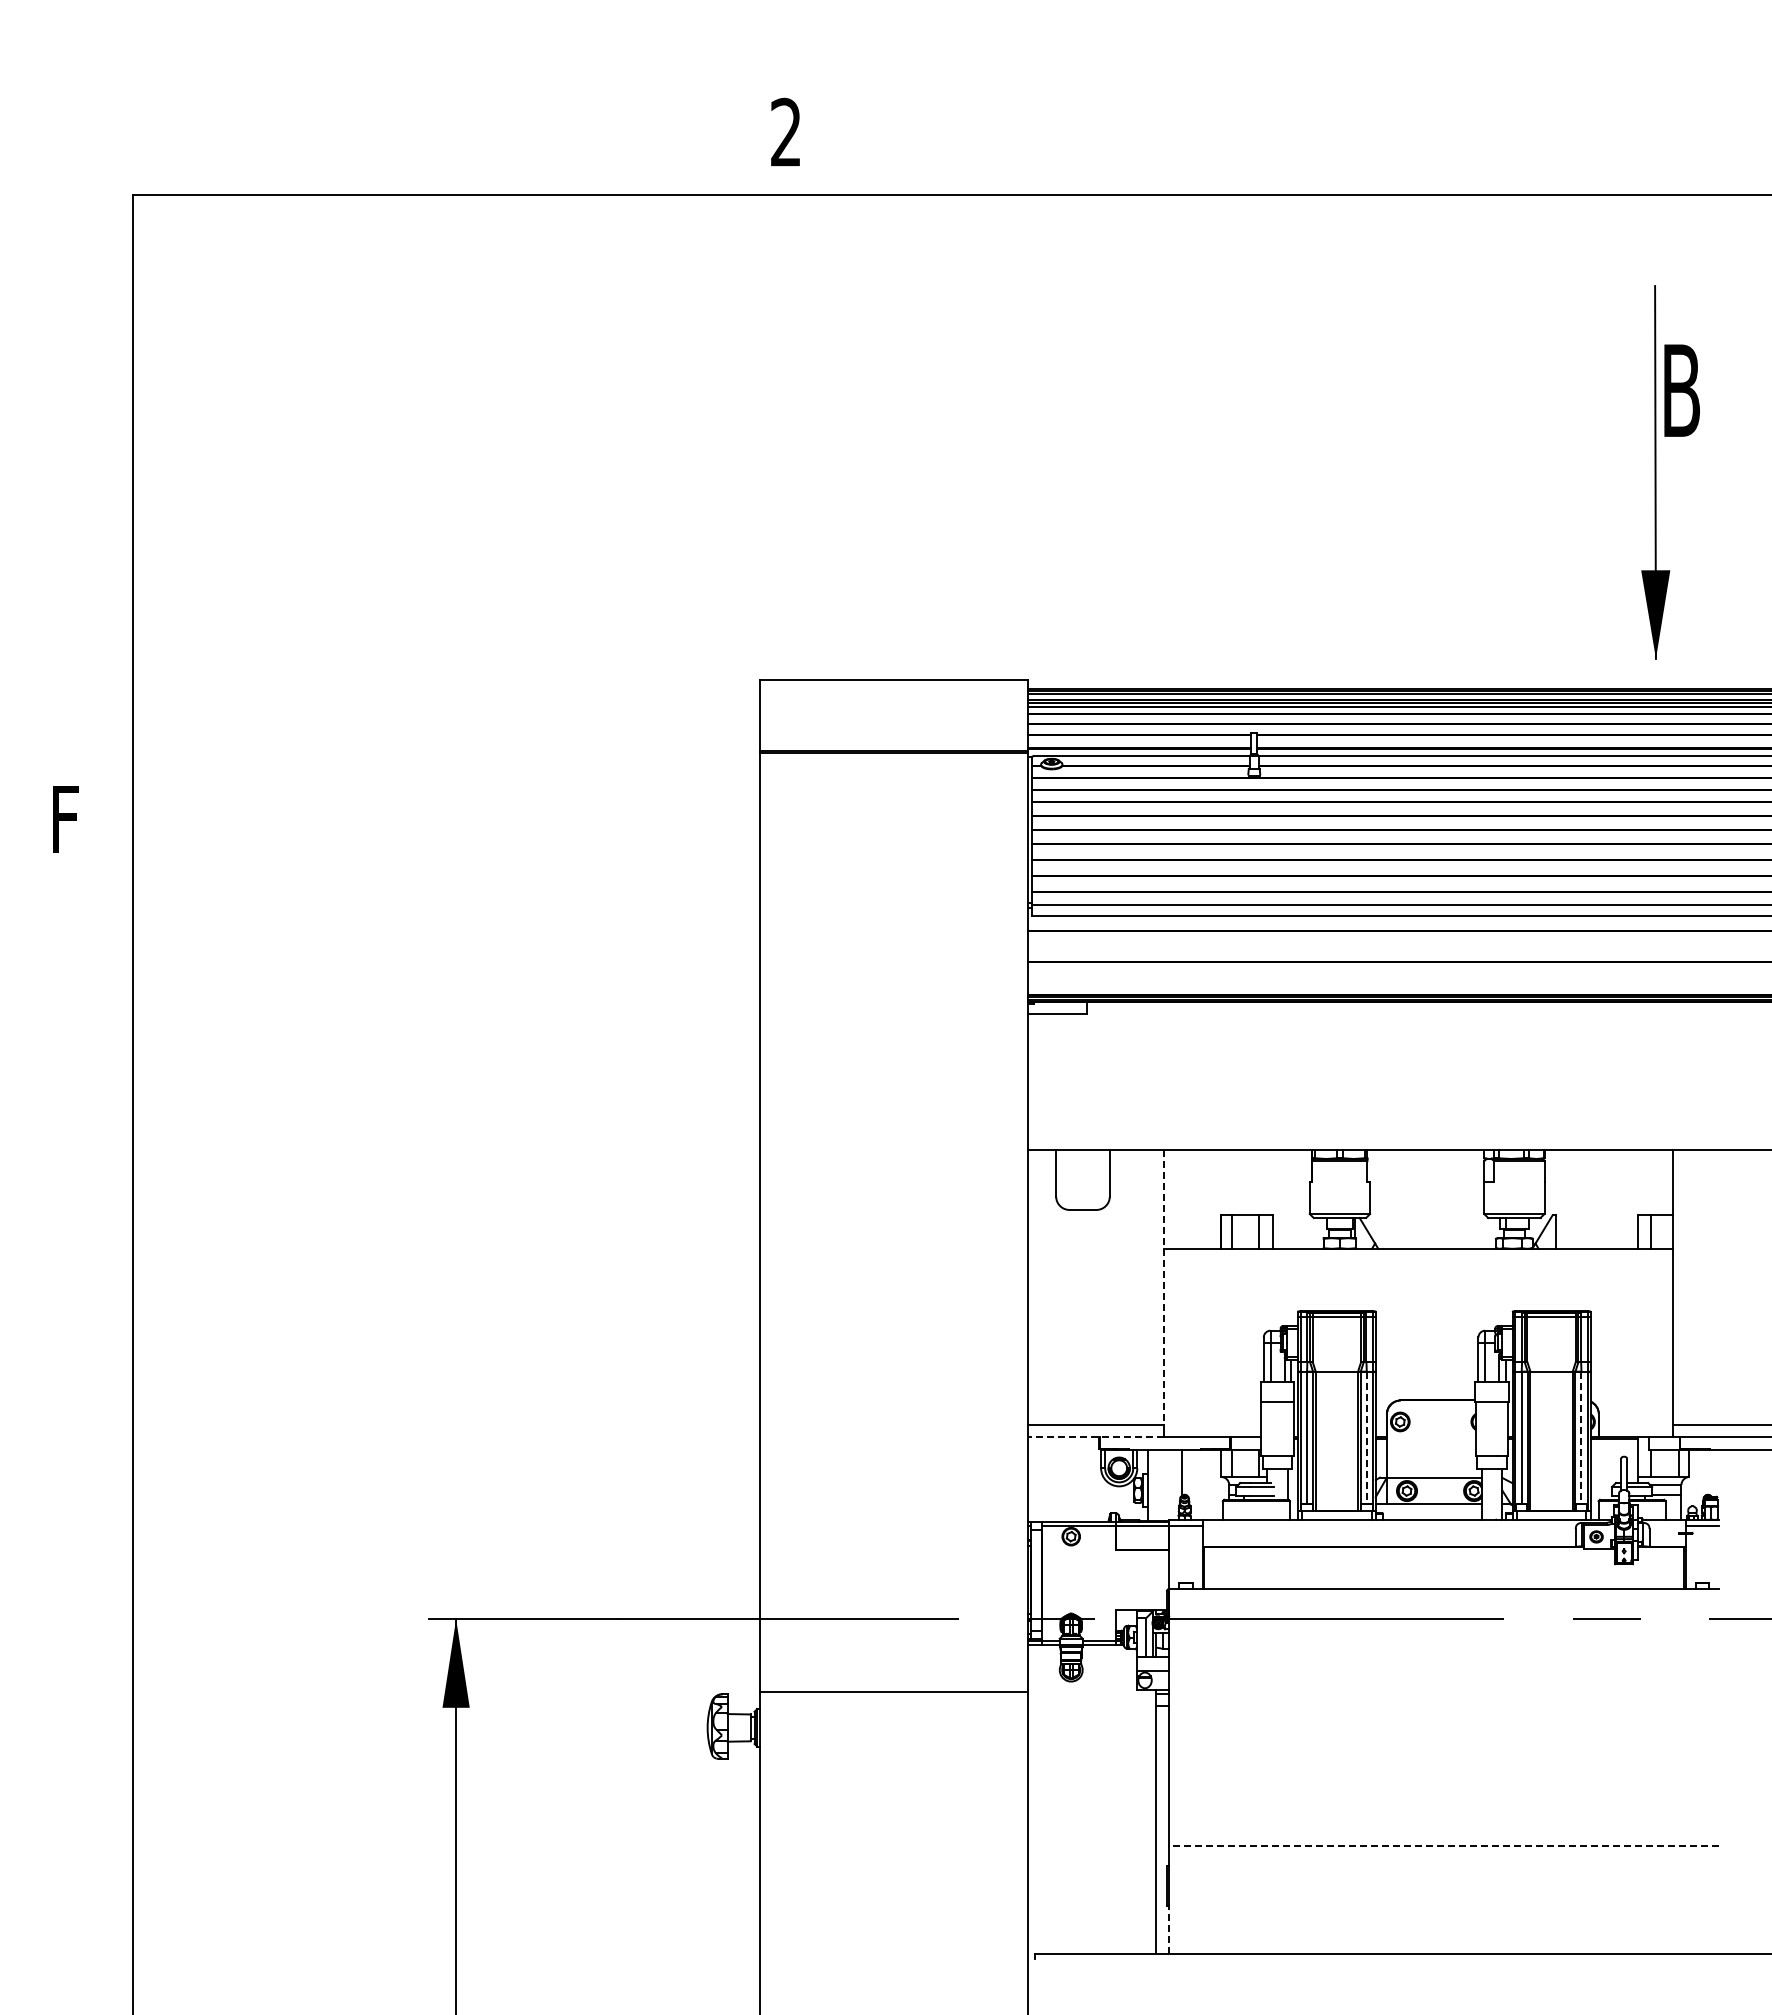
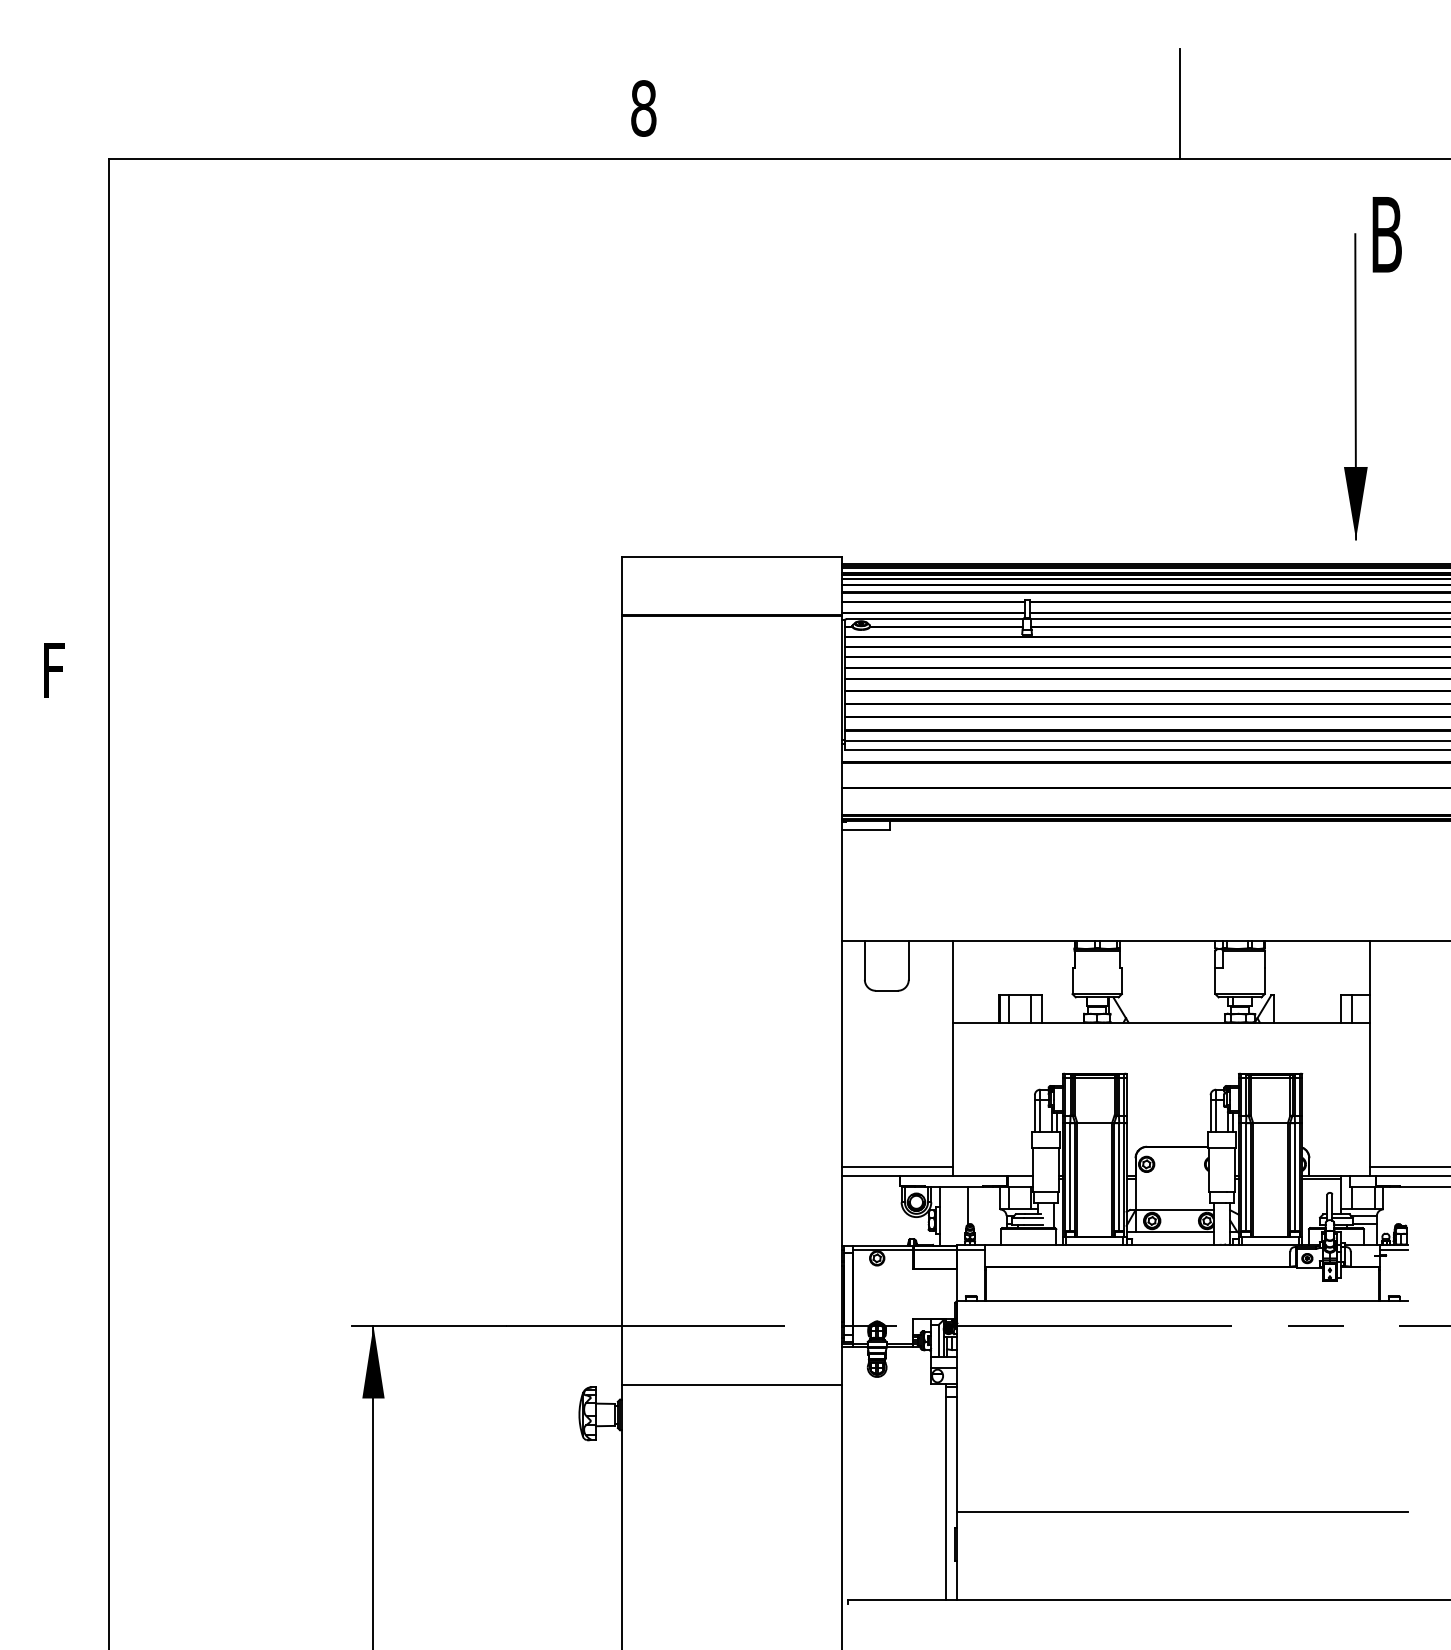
line: (1441, 127) -> (1180, 104), added
text: (785, 132) -> (643, 108), 2 -> 8
text: (1681, 390) -> (1386, 234), moved
line: (1163, 1287) -> (952, 1054), dashed -> solid
line: (1095, 1436) -> (897, 1176), dashed -> solid
line: (1366, 1438) -> (1118, 1177), dashed -> solid
line: (1581, 1438) -> (1295, 1177), dashed -> solid
line: (1443, 1845) -> (1182, 1511), dashed -> solid
line: (1169, 1929) -> (957, 1580), dashed -> solid

